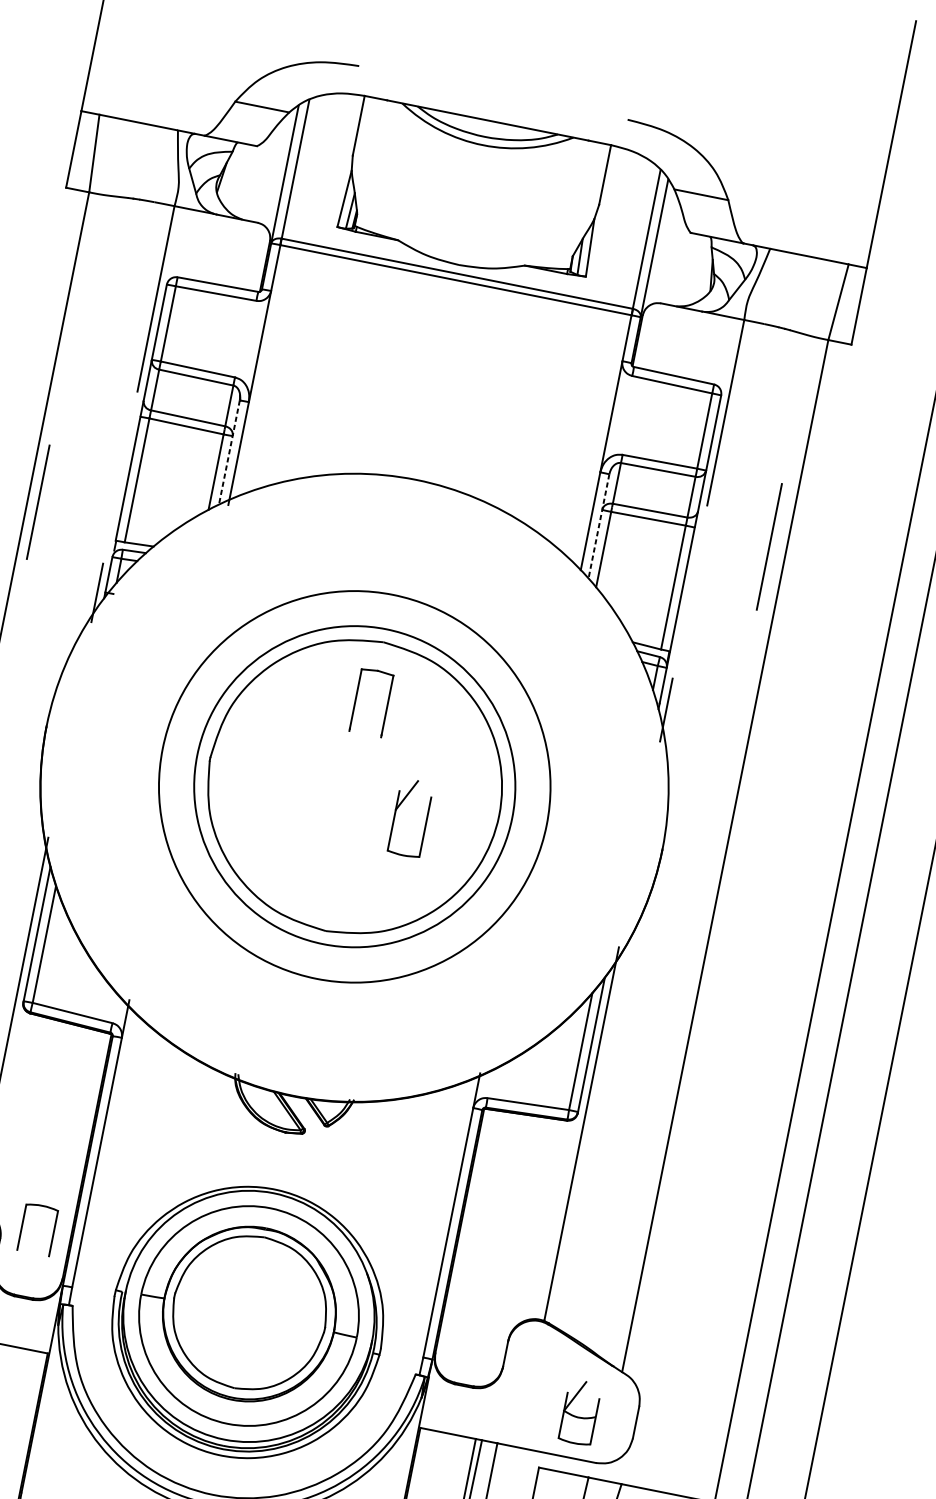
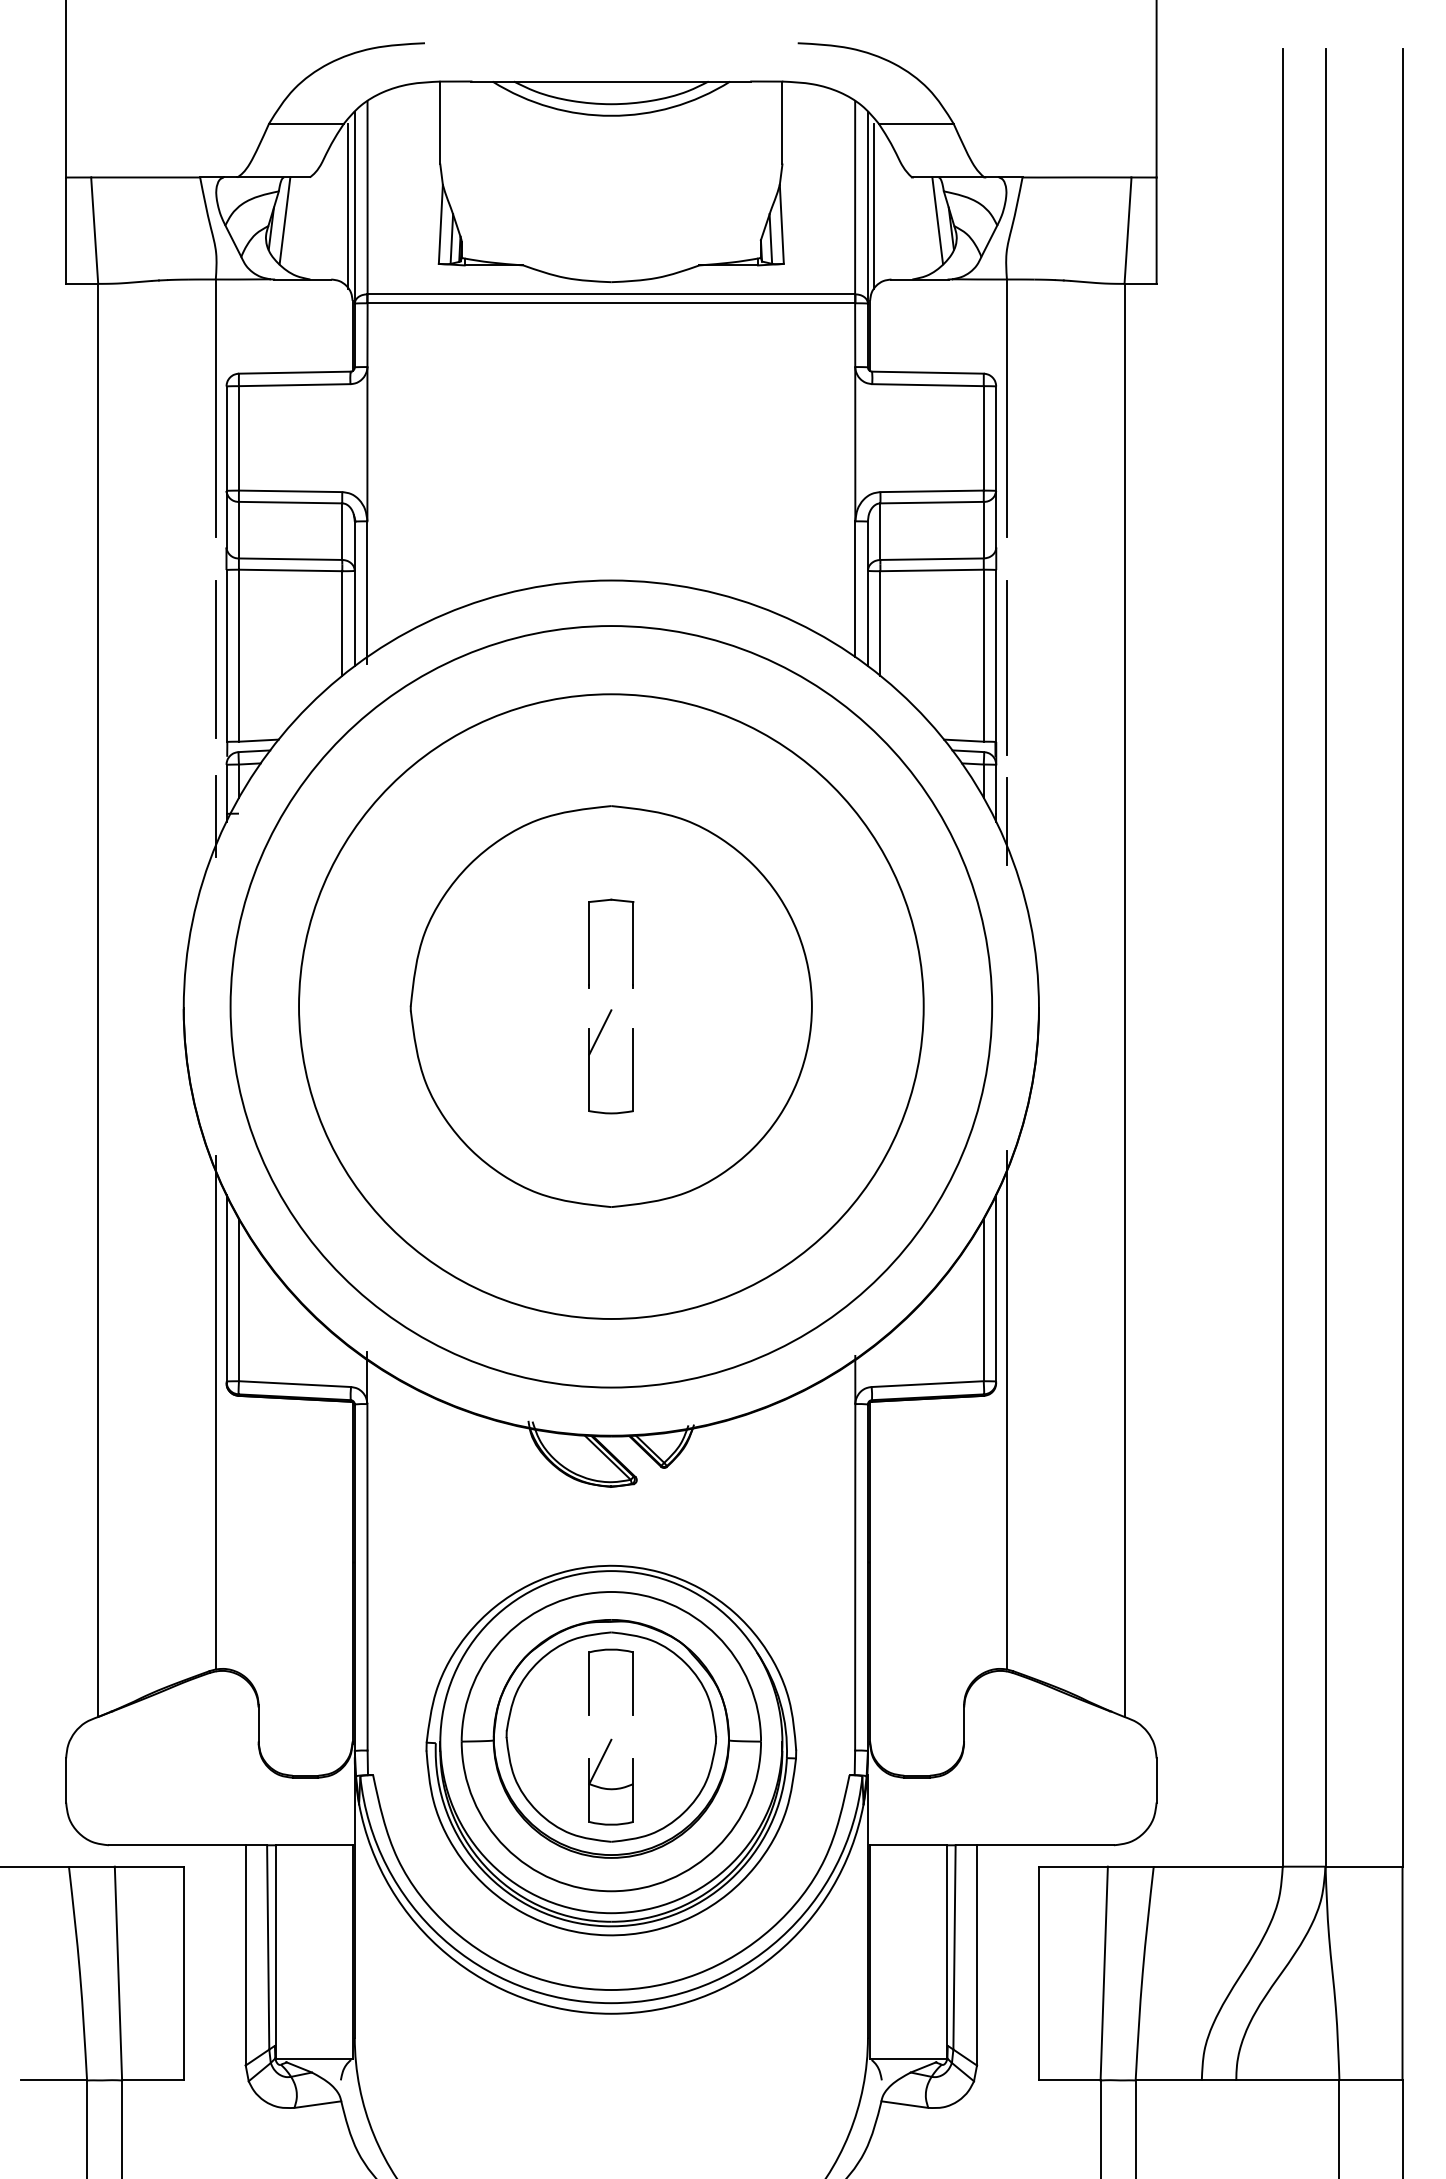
line: (280, 172) -> (348, 206), added
line: (232, 173) -> (284, 220), added
line: (659, 248) -> (874, 206), added
line: (702, 267) -> (937, 220), added
line: (229, 452) -> (354, 594), dashed -> solid
line: (37, 502) -> (215, 659), moved
line: (598, 526) -> (867, 594), dashed -> solid
line: (769, 546) -> (1006, 667), moved
part: (386, 705) -> (632, 943), moved
circle: (354, 786) -> (611, 1006), size x1.43
circle: (354, 786) -> (611, 1006), size x1.43
part: (394, 814) -> (589, 1061), moved
part: (22, 1225) -> (589, 1681), moved
part: (578, 1417) -> (610, 1788), moved

